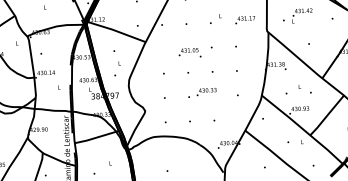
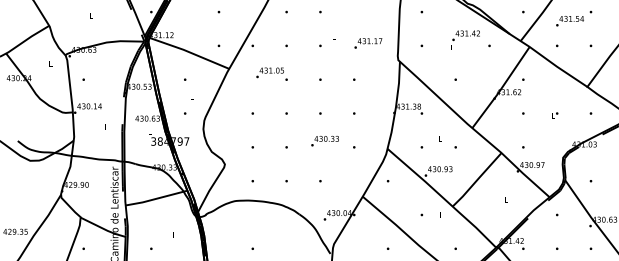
text: (302, 15) -> (465, 39), moved
text: (189, 52) -> (271, 73), moved
text: (206, 91) -> (324, 140), moved

